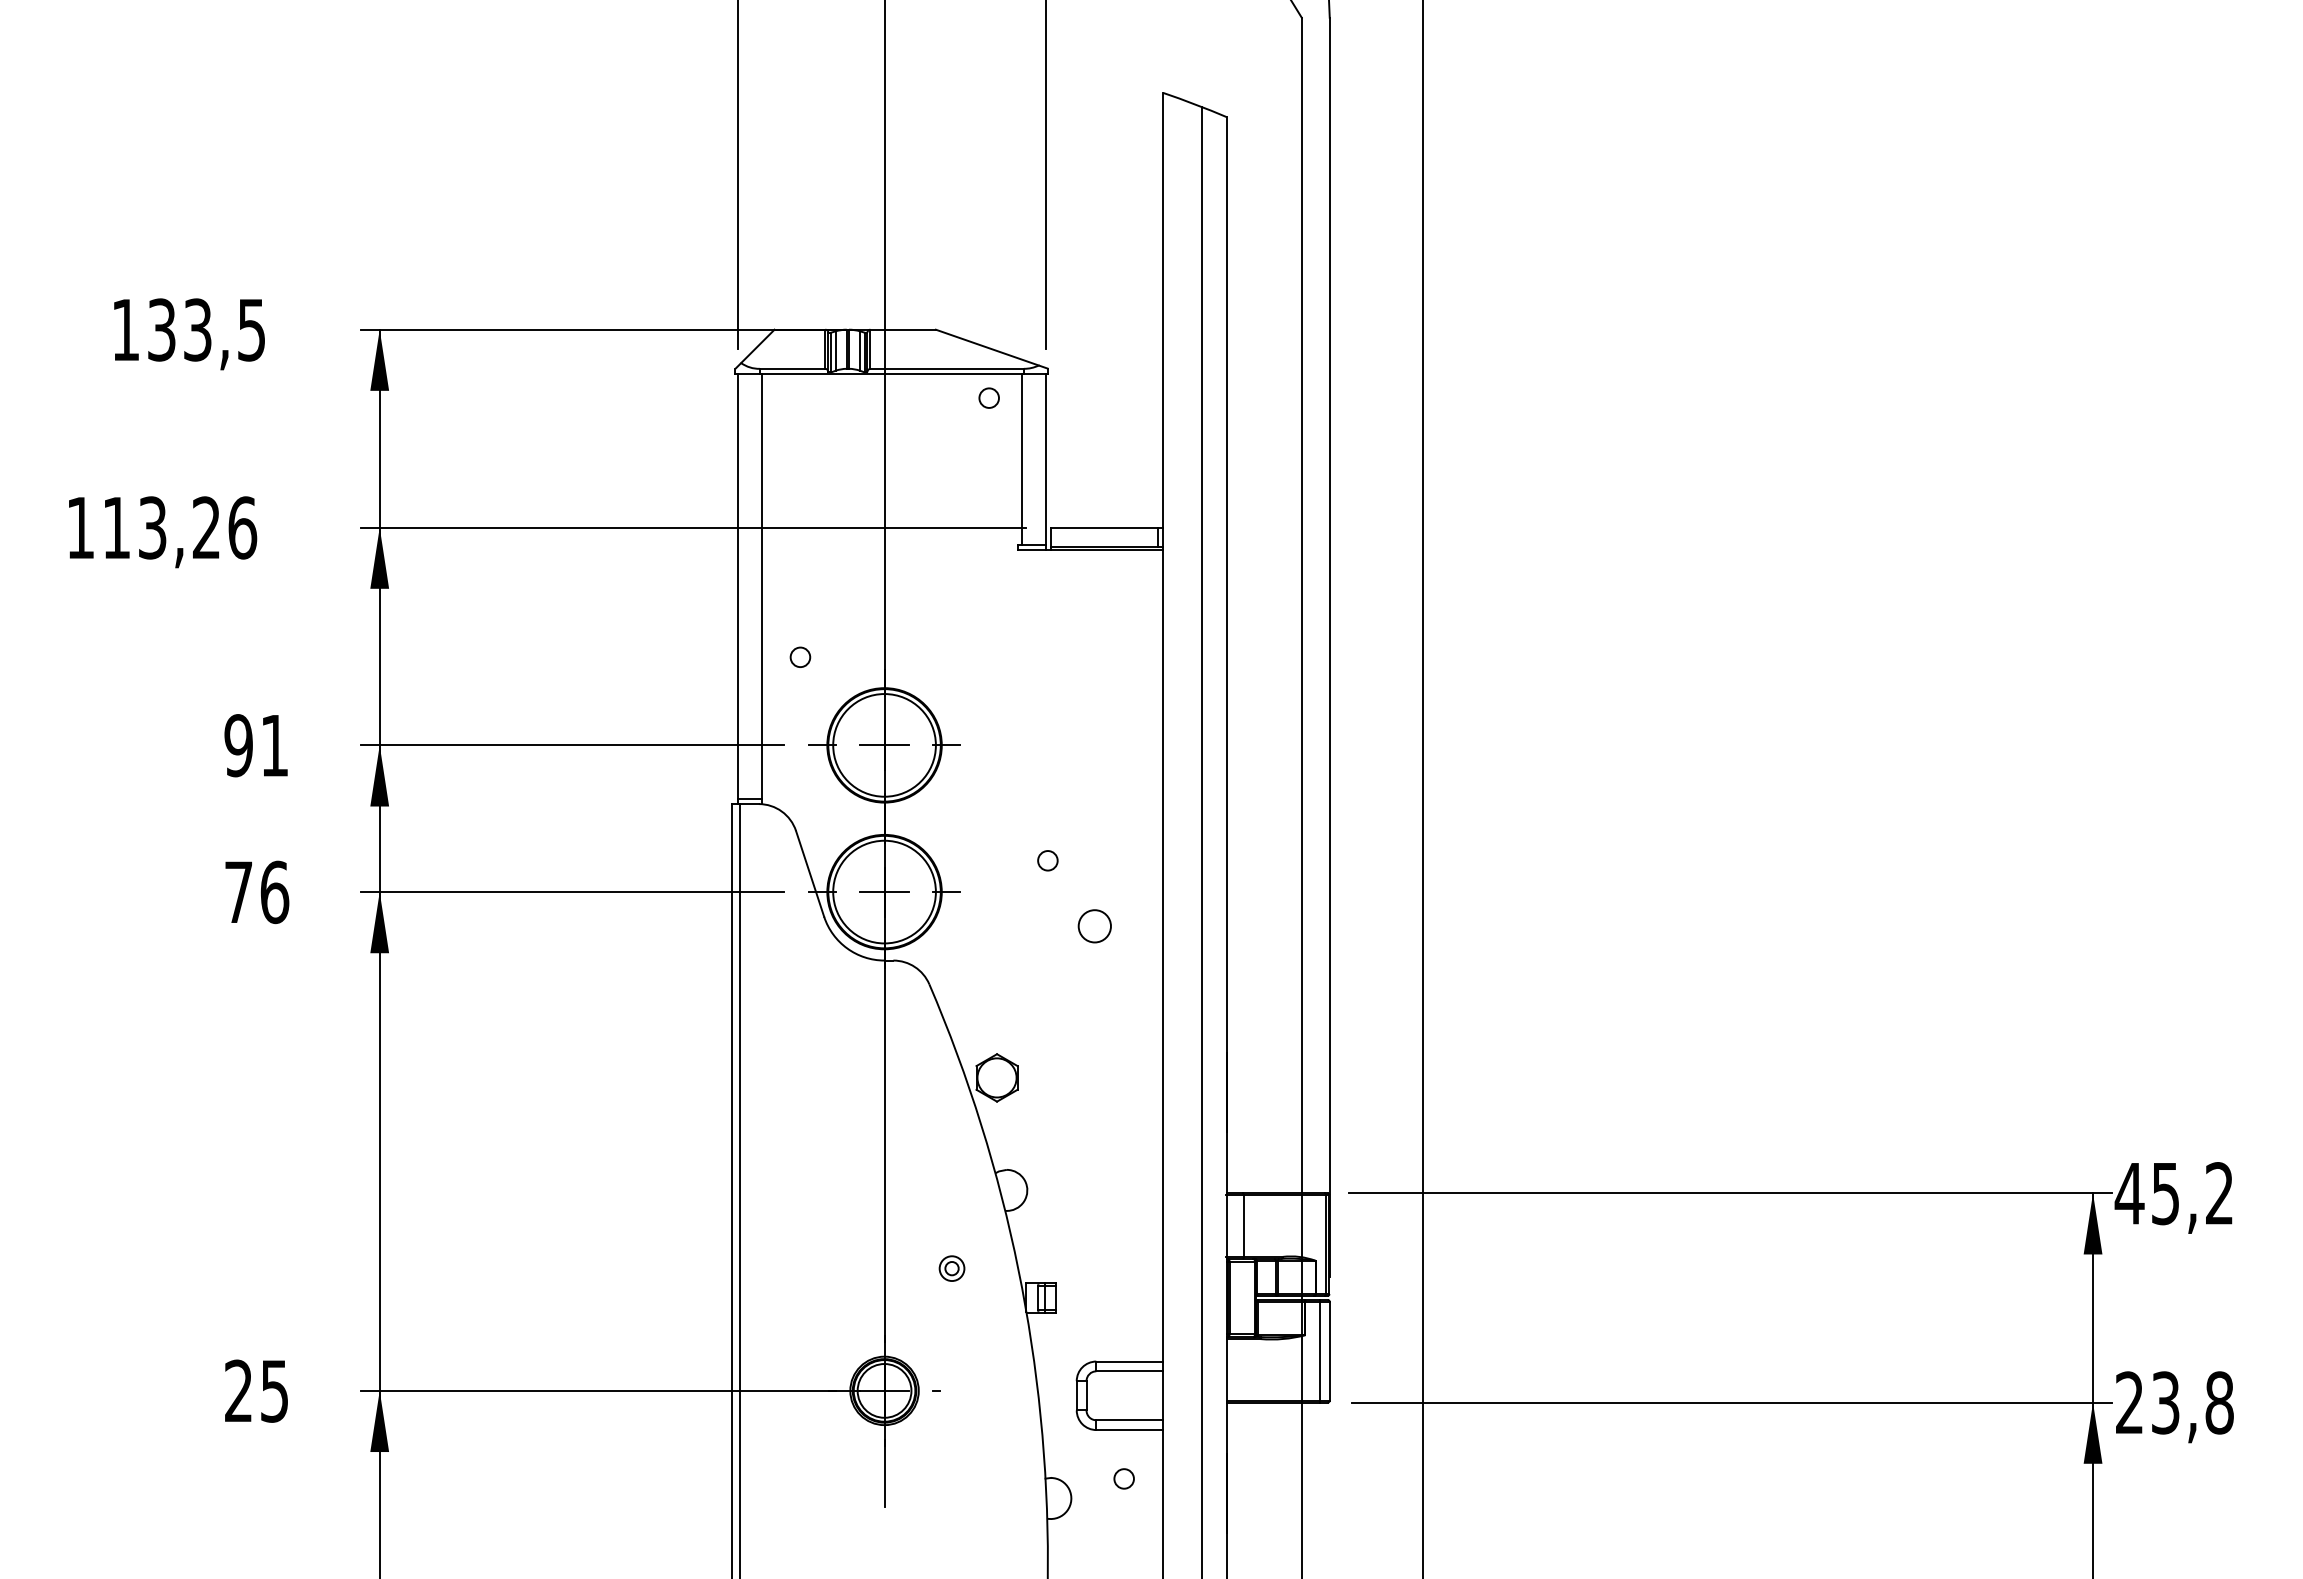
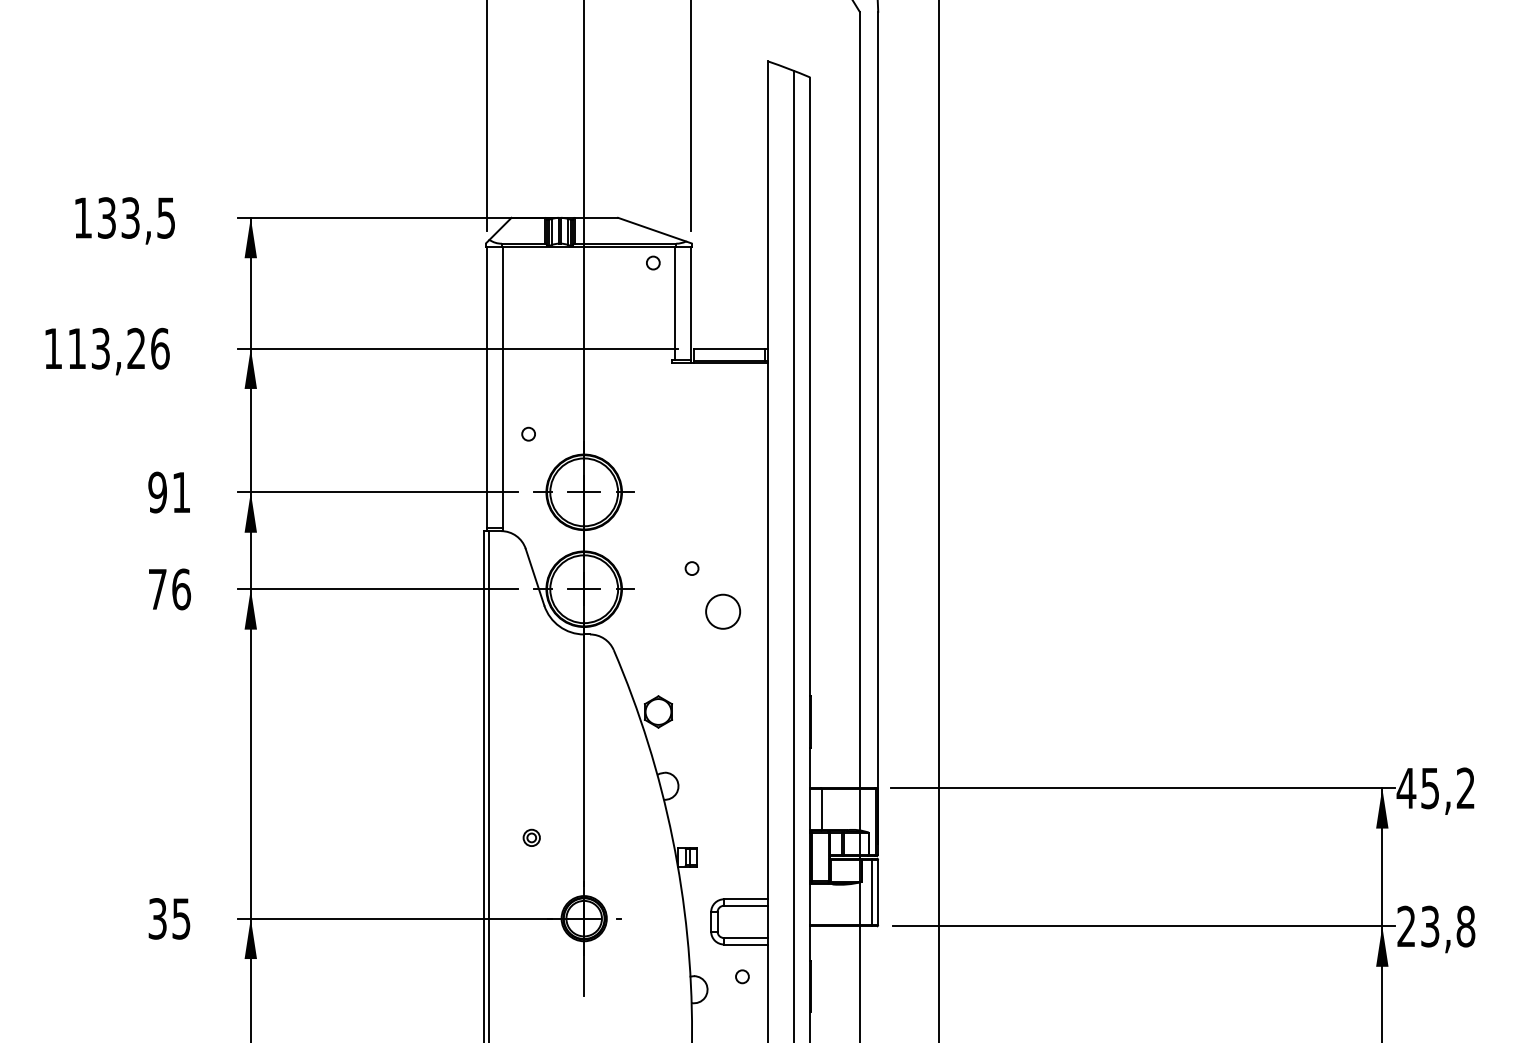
circle: (1093, 925) -> (722, 611), size x1.6
part: (951, 1267) -> (531, 837), moved
text: (238, 1390) -> (157, 918), 25 -> 35

